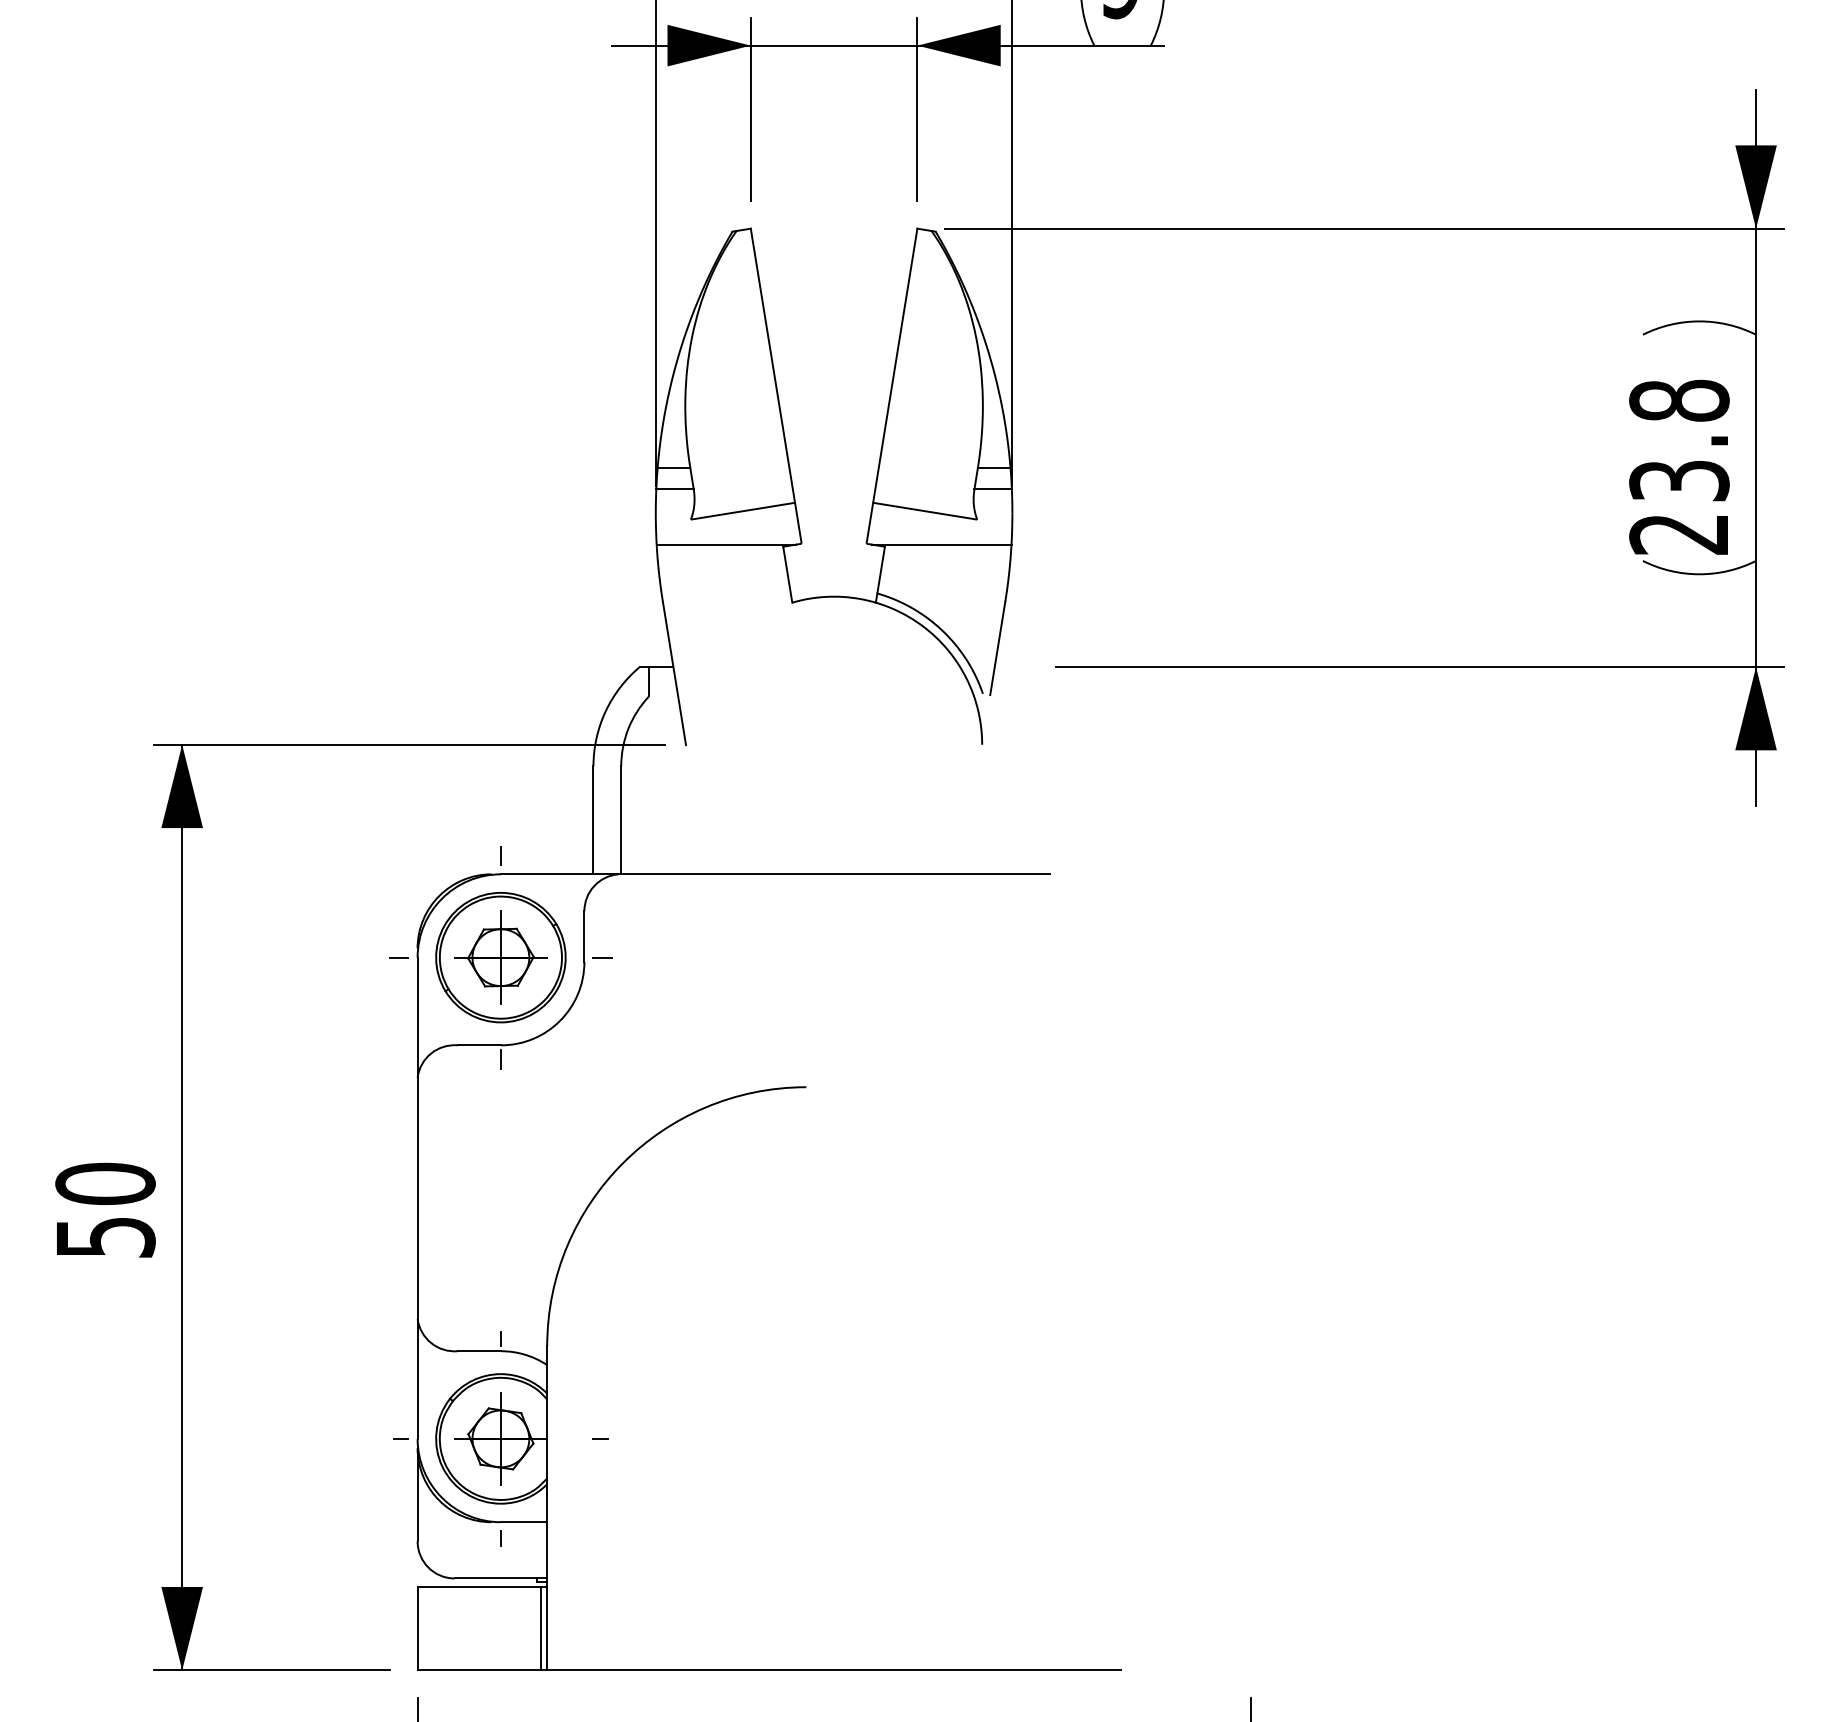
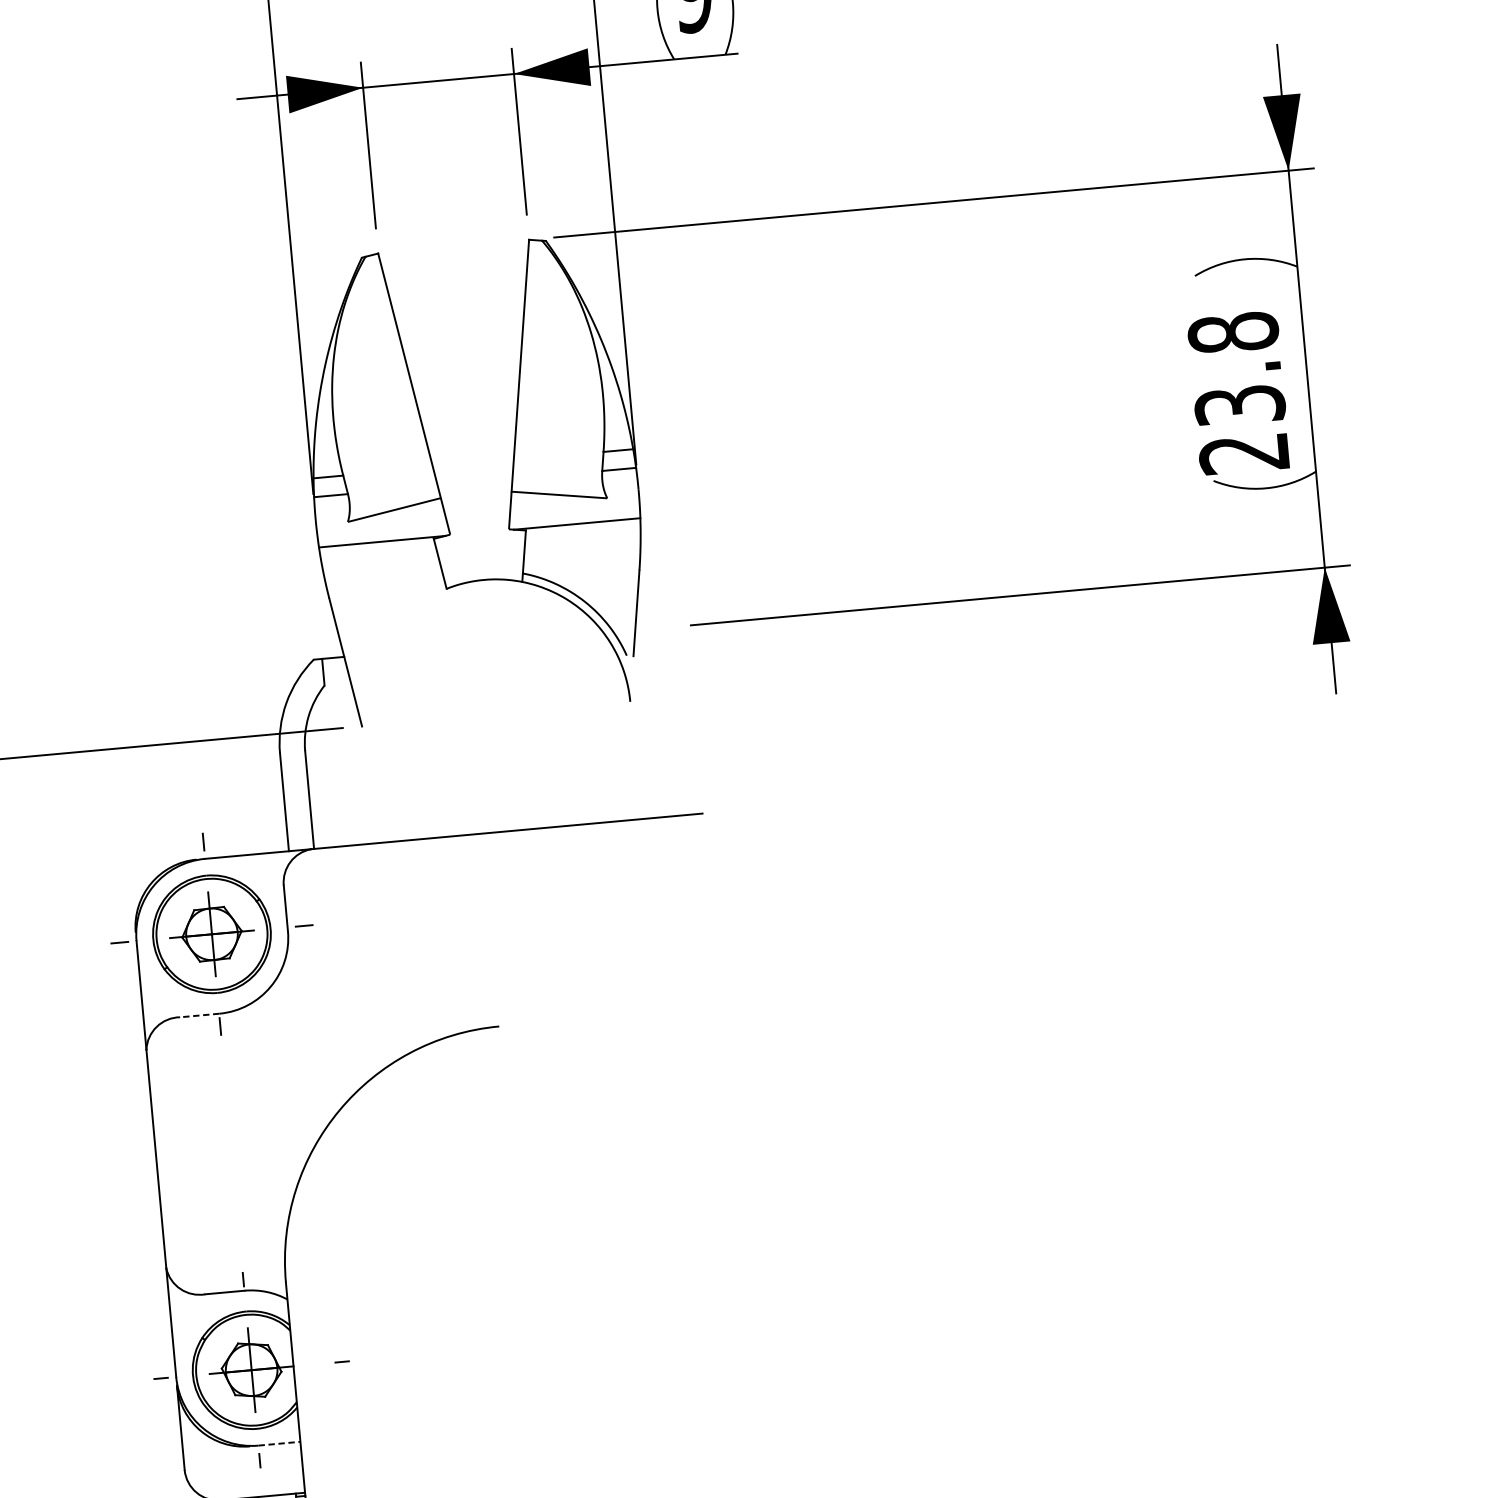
line: (479, 1045) -> (199, 1015), solid -> dashed
line: (524, 1522) -> (279, 1443), solid -> dashed

